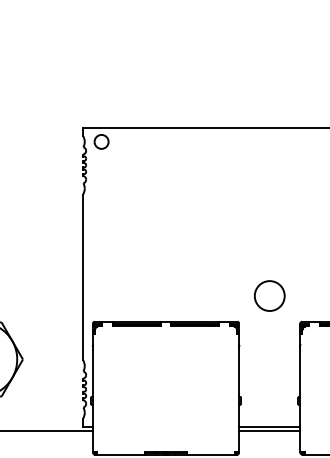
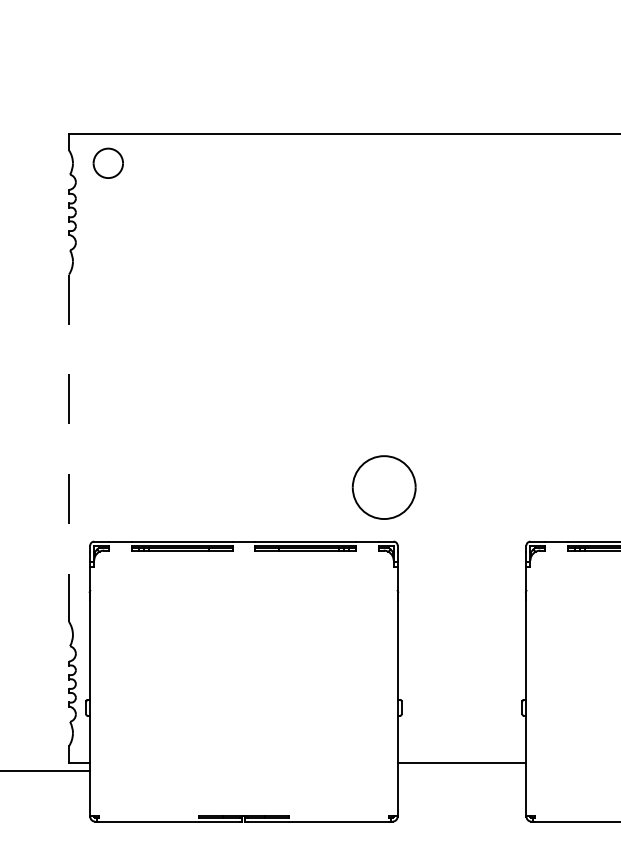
line: (82, 277) -> (68, 448), solid -> dashed
part: (269, 295) -> (383, 486), moved
line: (269, 430) -> (461, 770), removed

